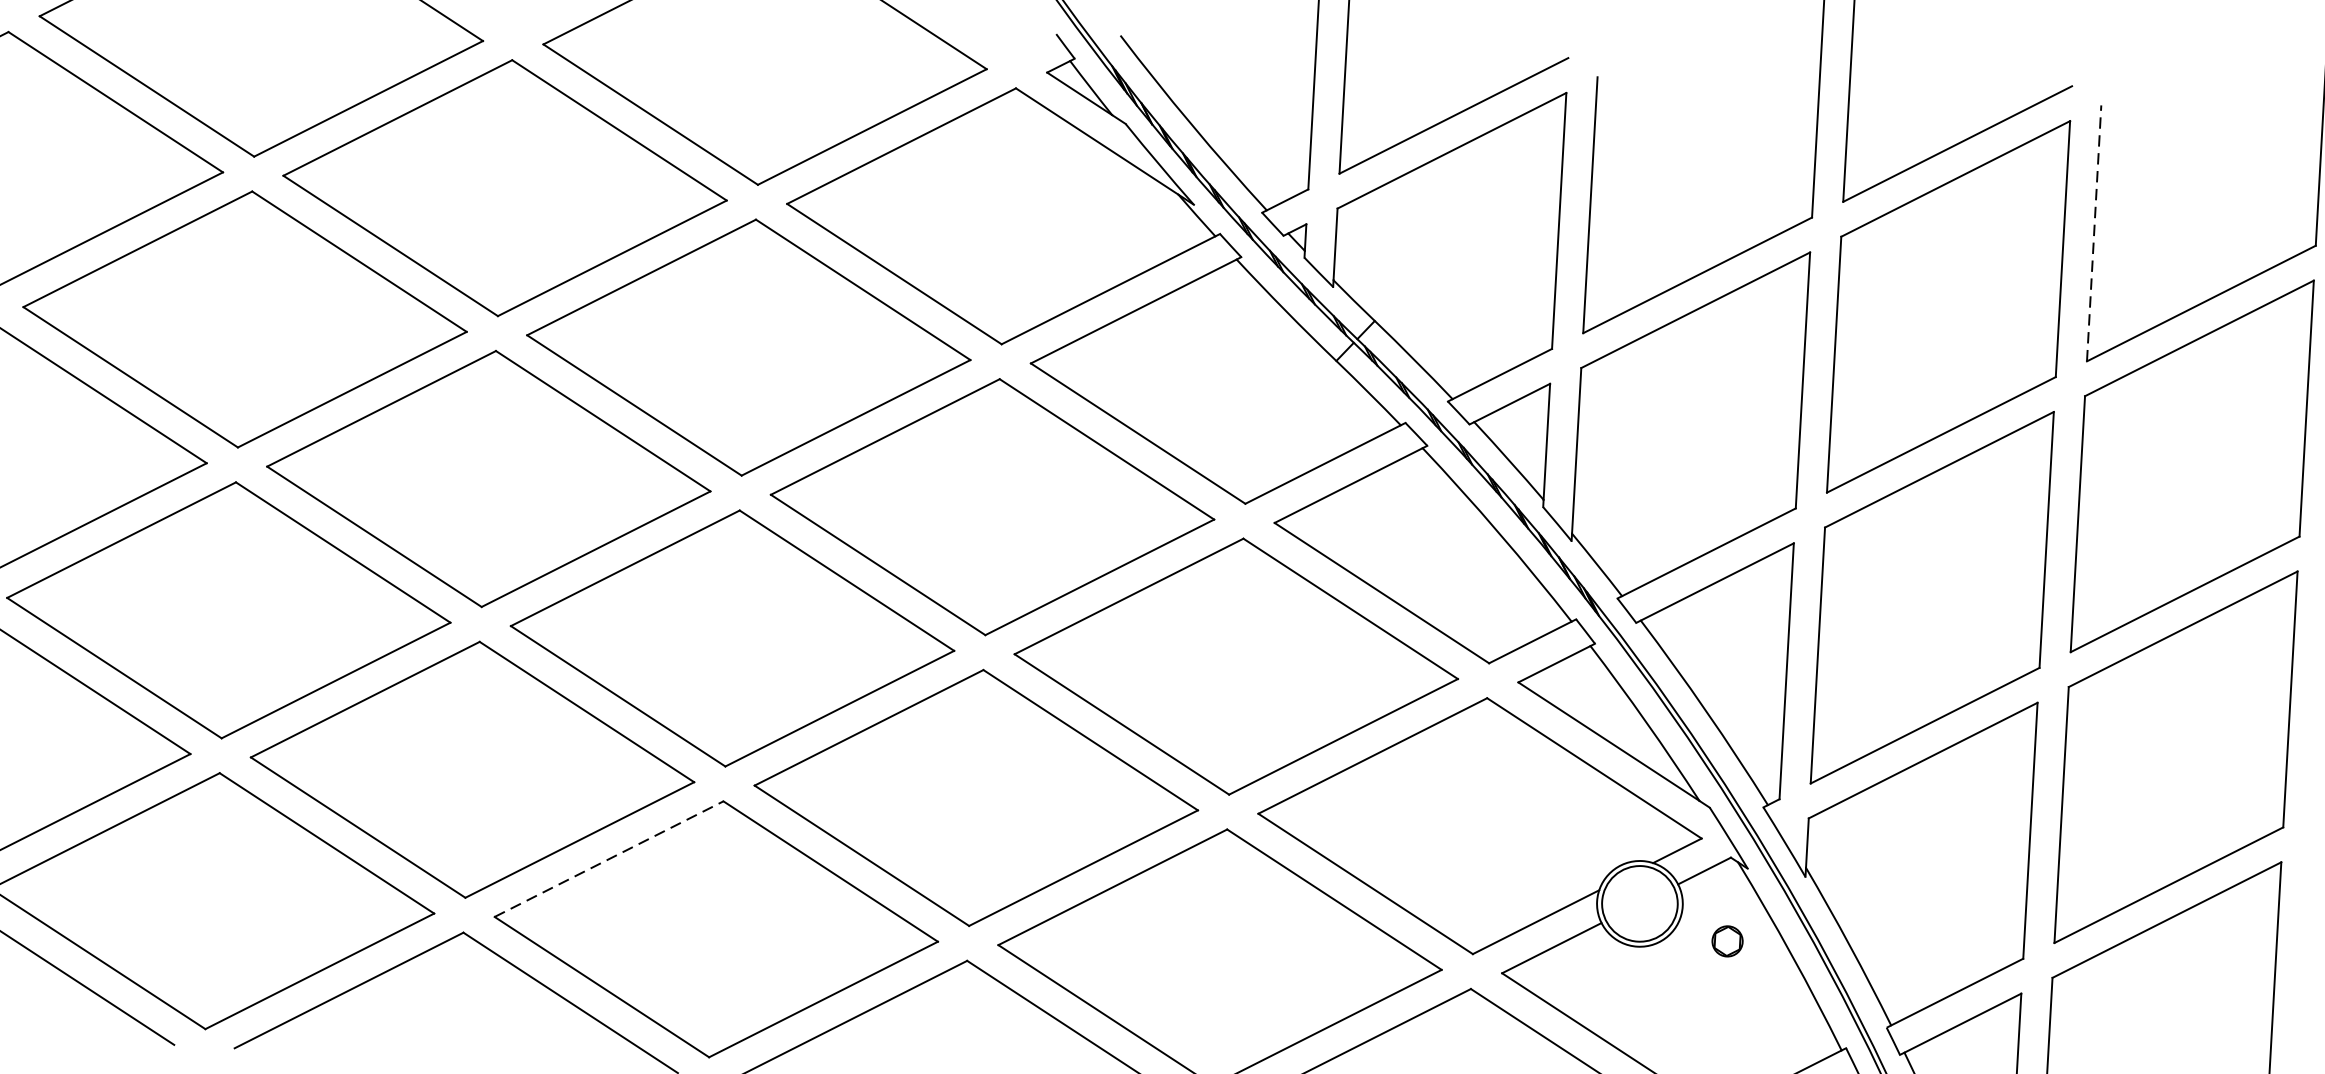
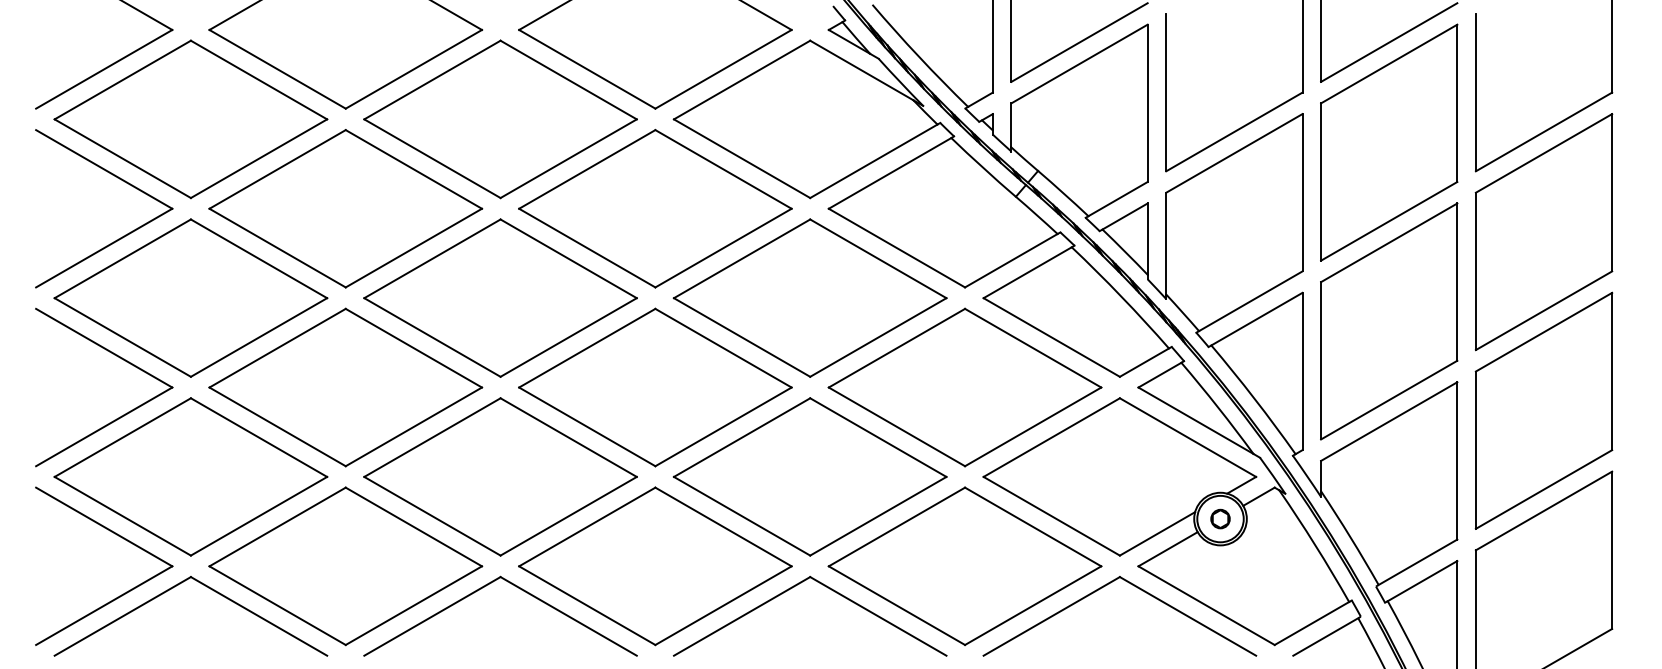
line: (2093, 233) -> (1475, 92), dashed -> solid
line: (609, 858) -> (587, 526), dashed -> solid
part: (1727, 940) -> (1220, 518), moved

